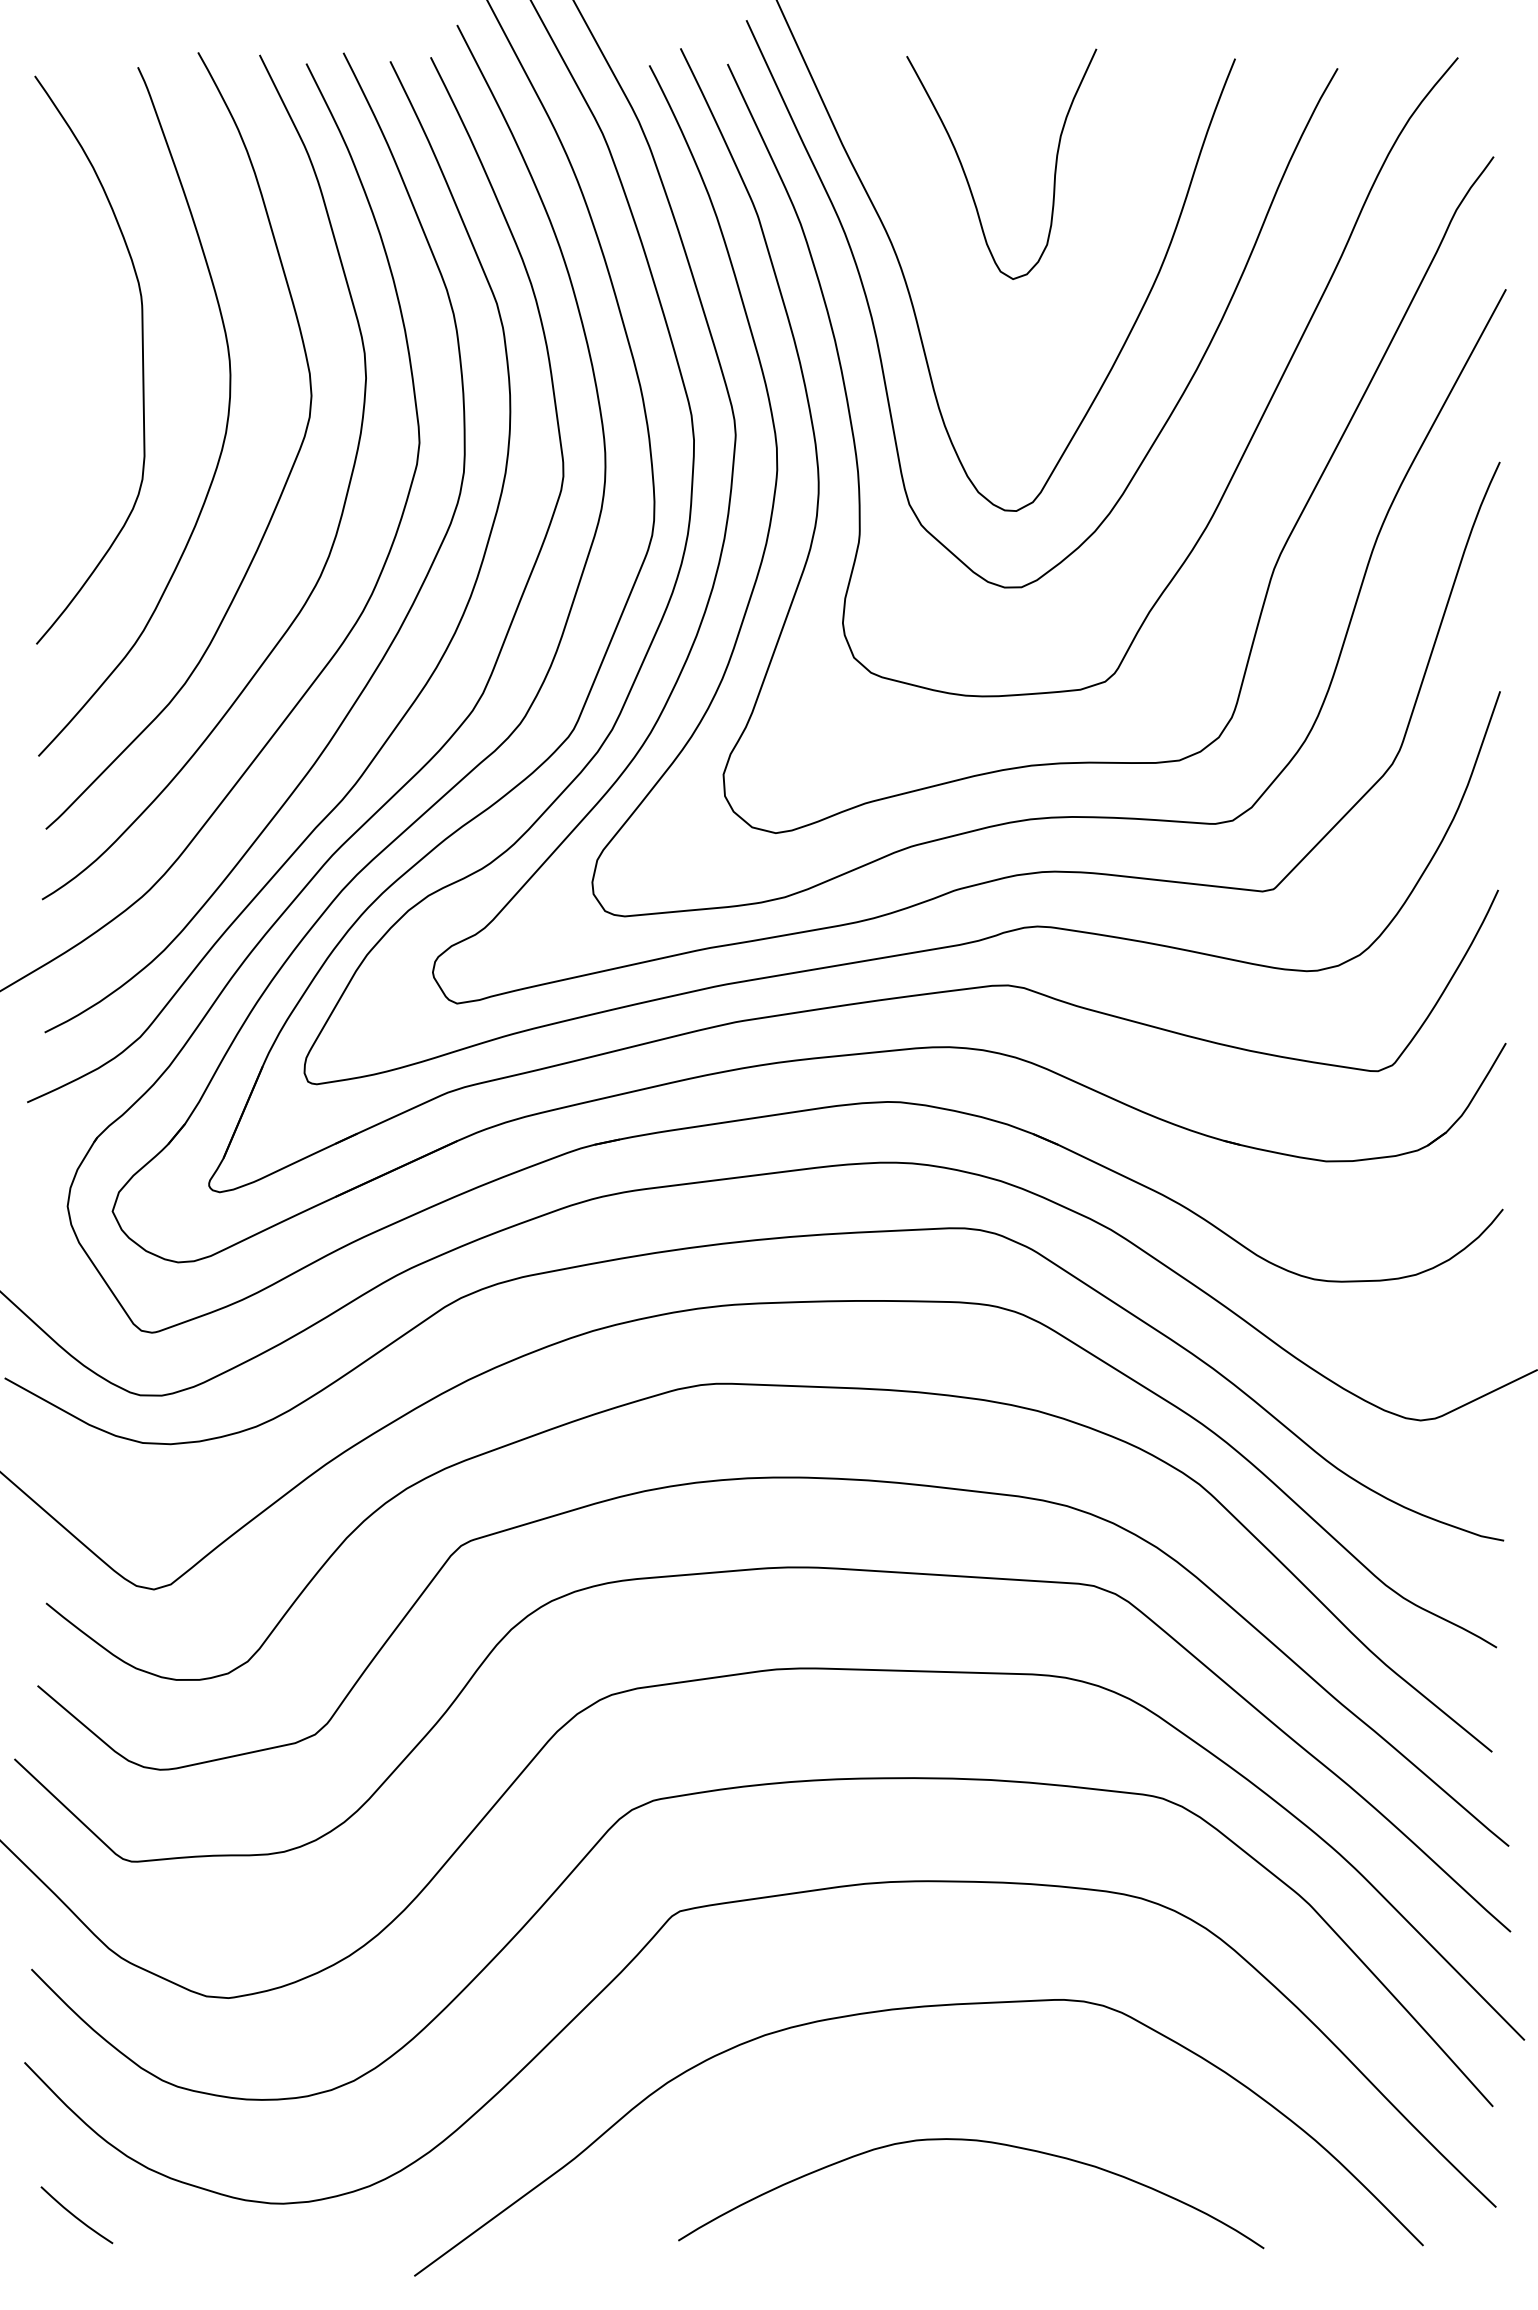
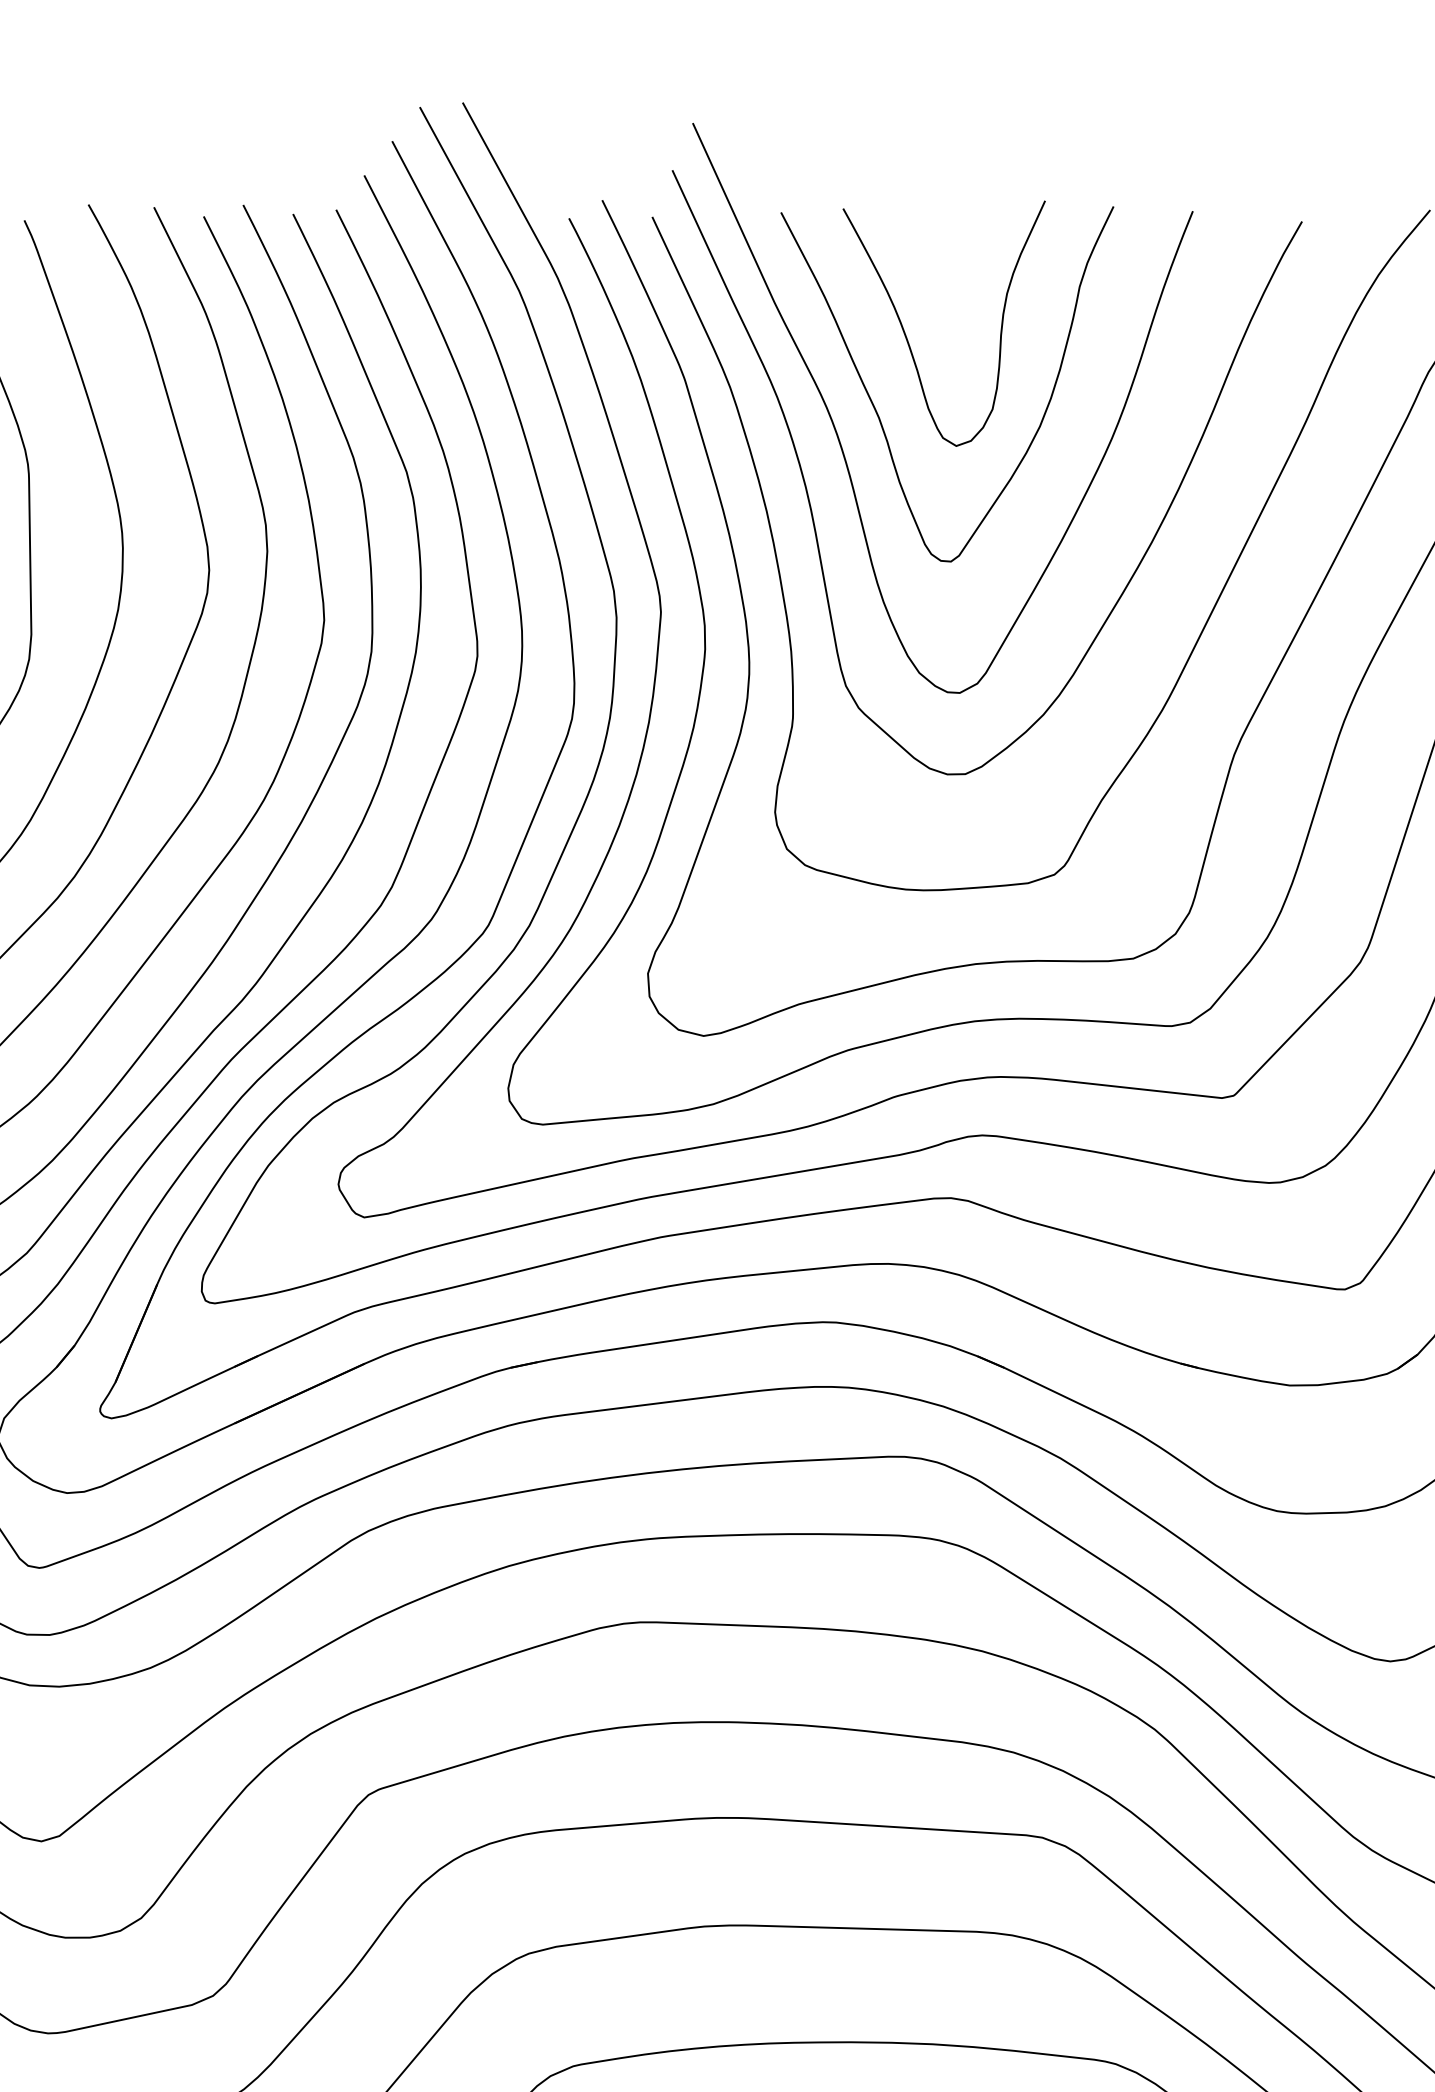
curve: (939, 247) -> (877, 412), added

